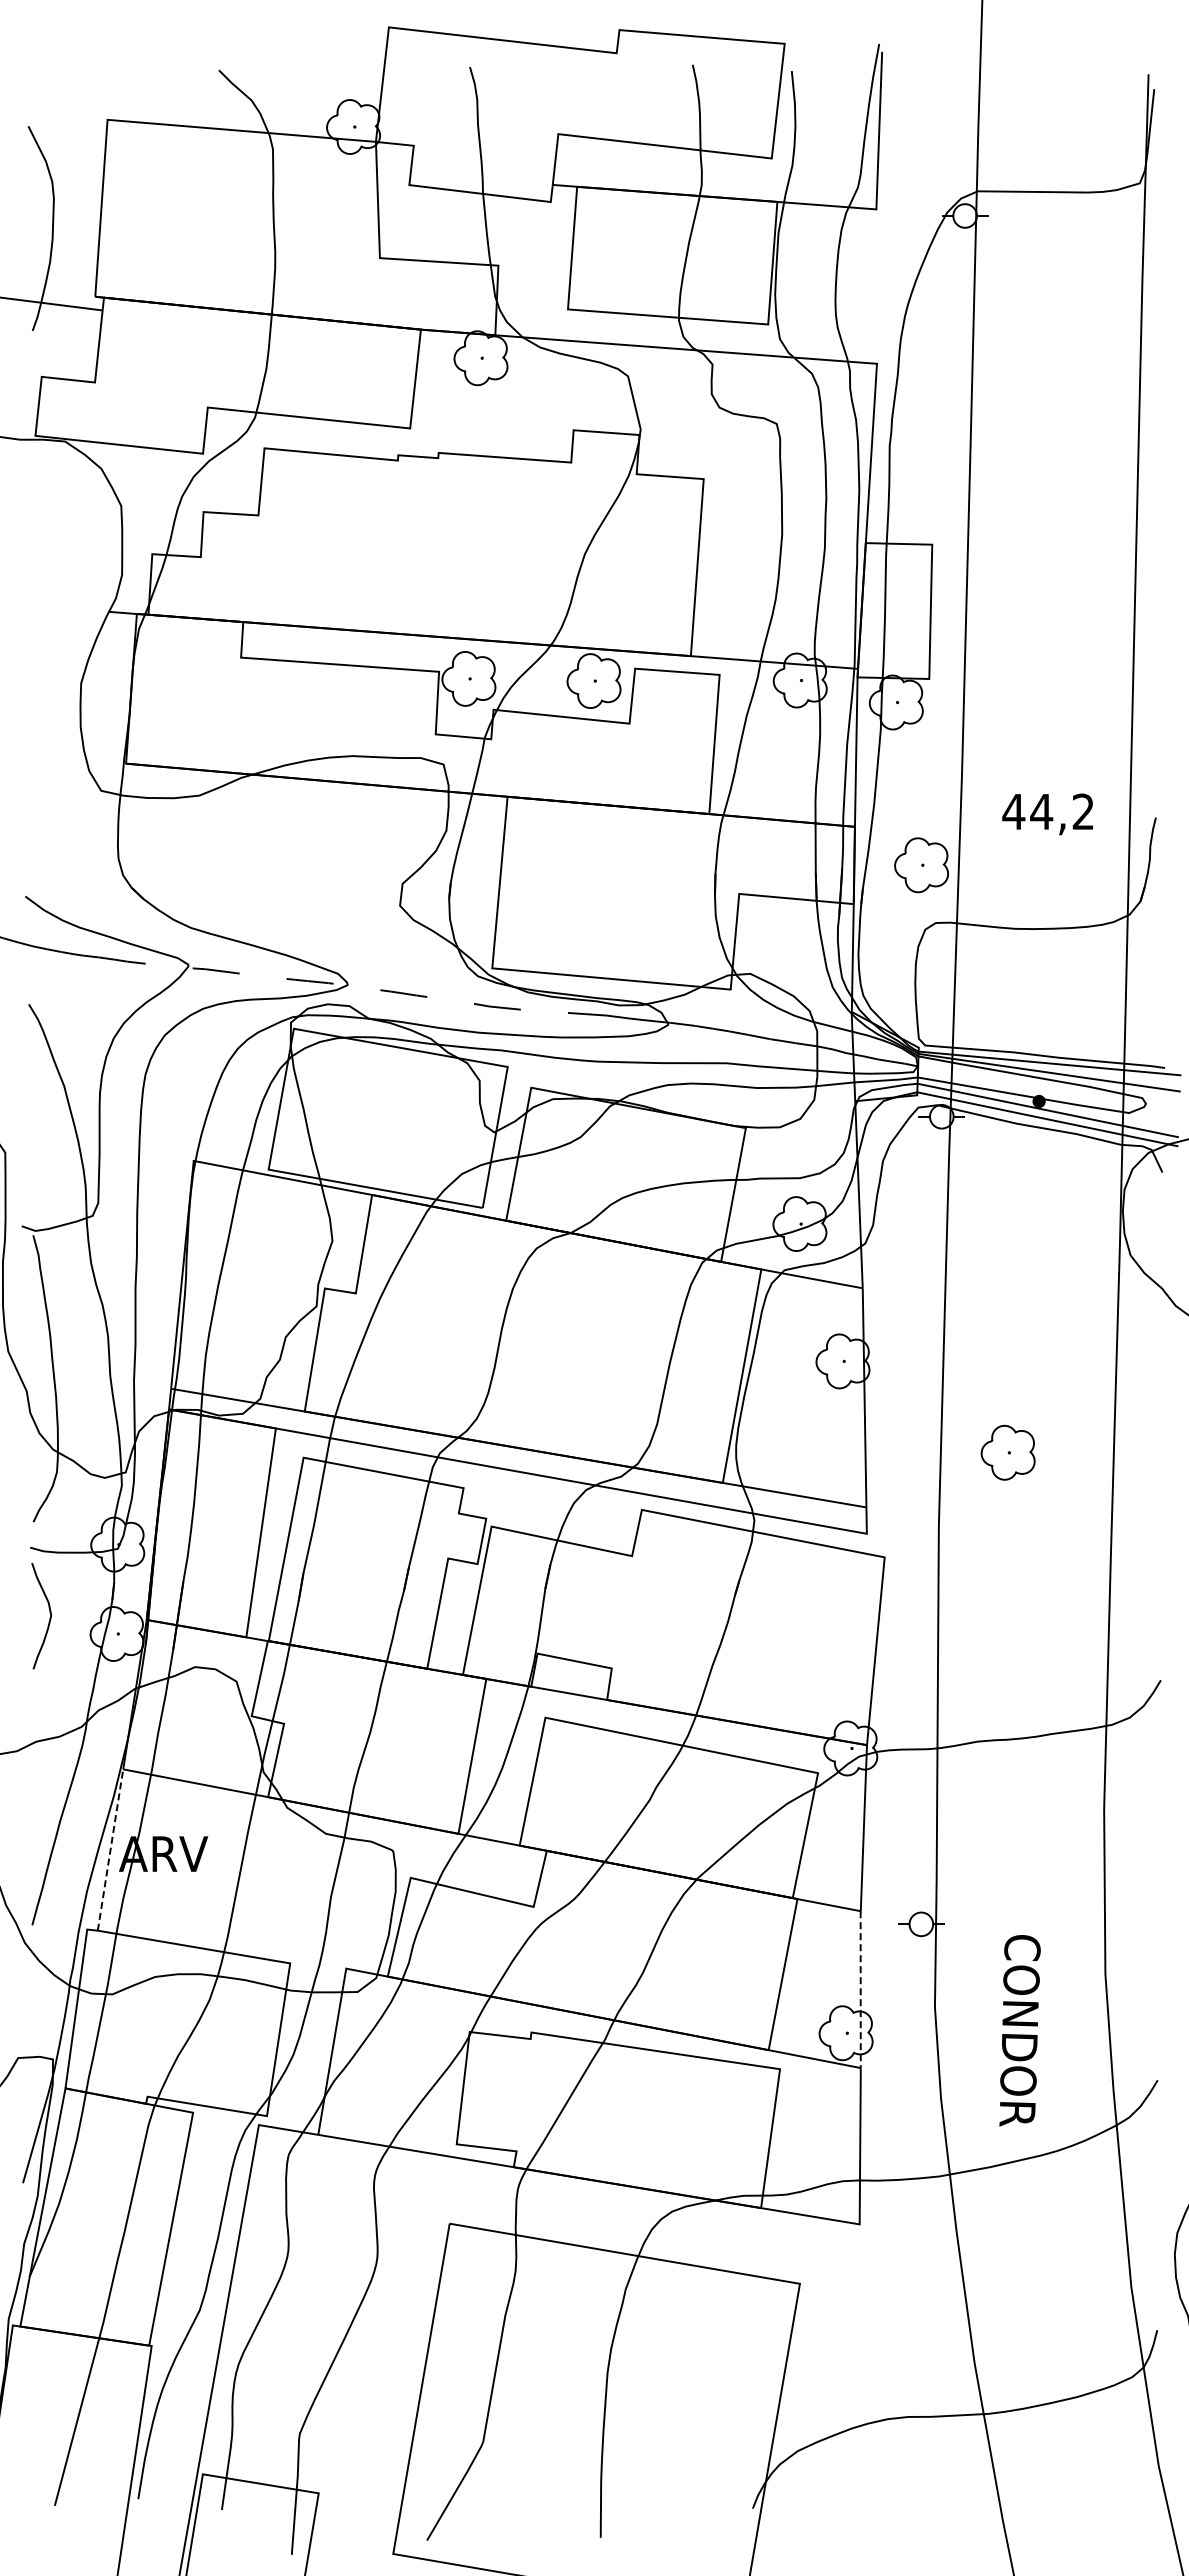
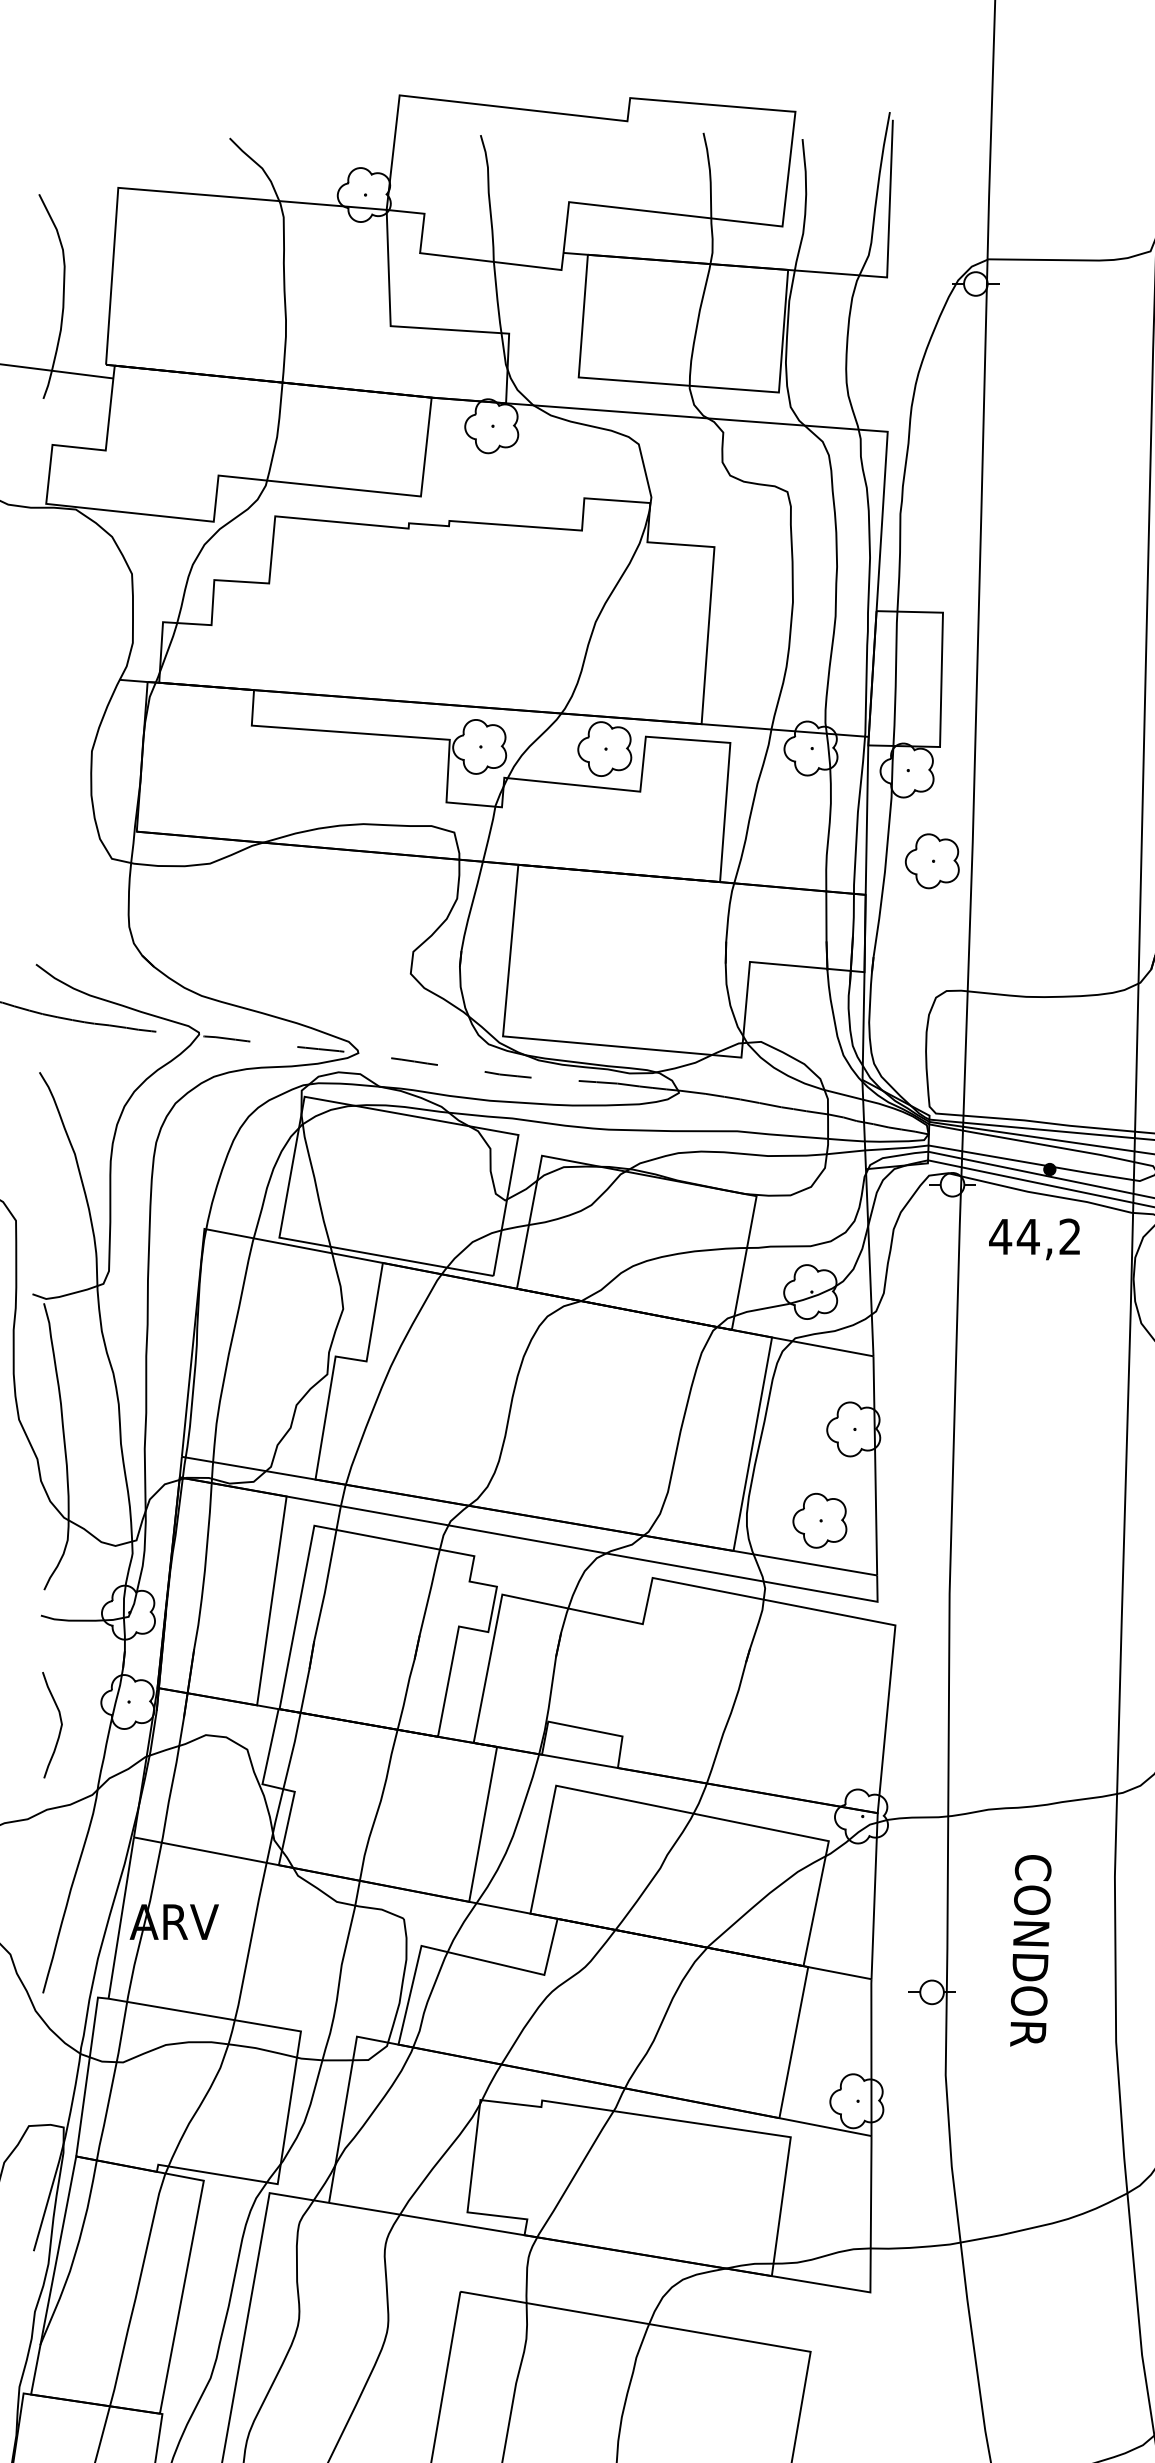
text: (1047, 814) -> (1034, 1239), moved
part: (921, 865) -> (932, 861), moved
part: (1007, 1452) -> (819, 1520), moved
curve: (49, 1617) -> (60, 1726), moved
line: (110, 1850) -> (121, 1918), dashed -> solid
line: (860, 1989) -> (871, 2057), dashed -> solid
text: (1019, 2030) -> (1030, 1950), moved

